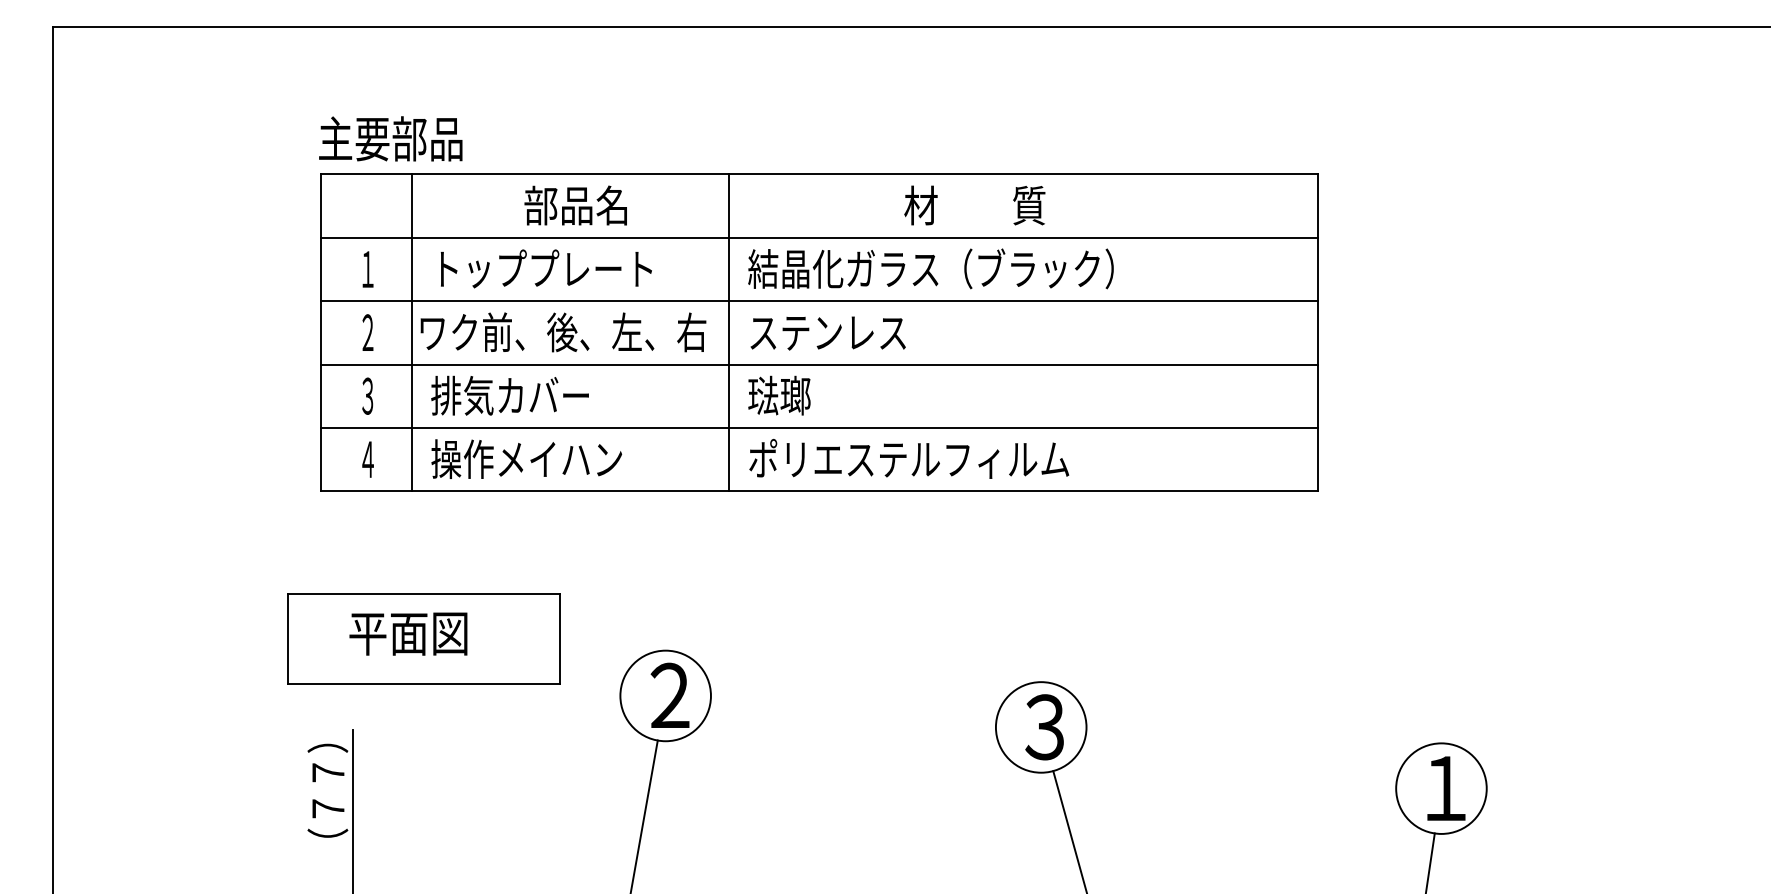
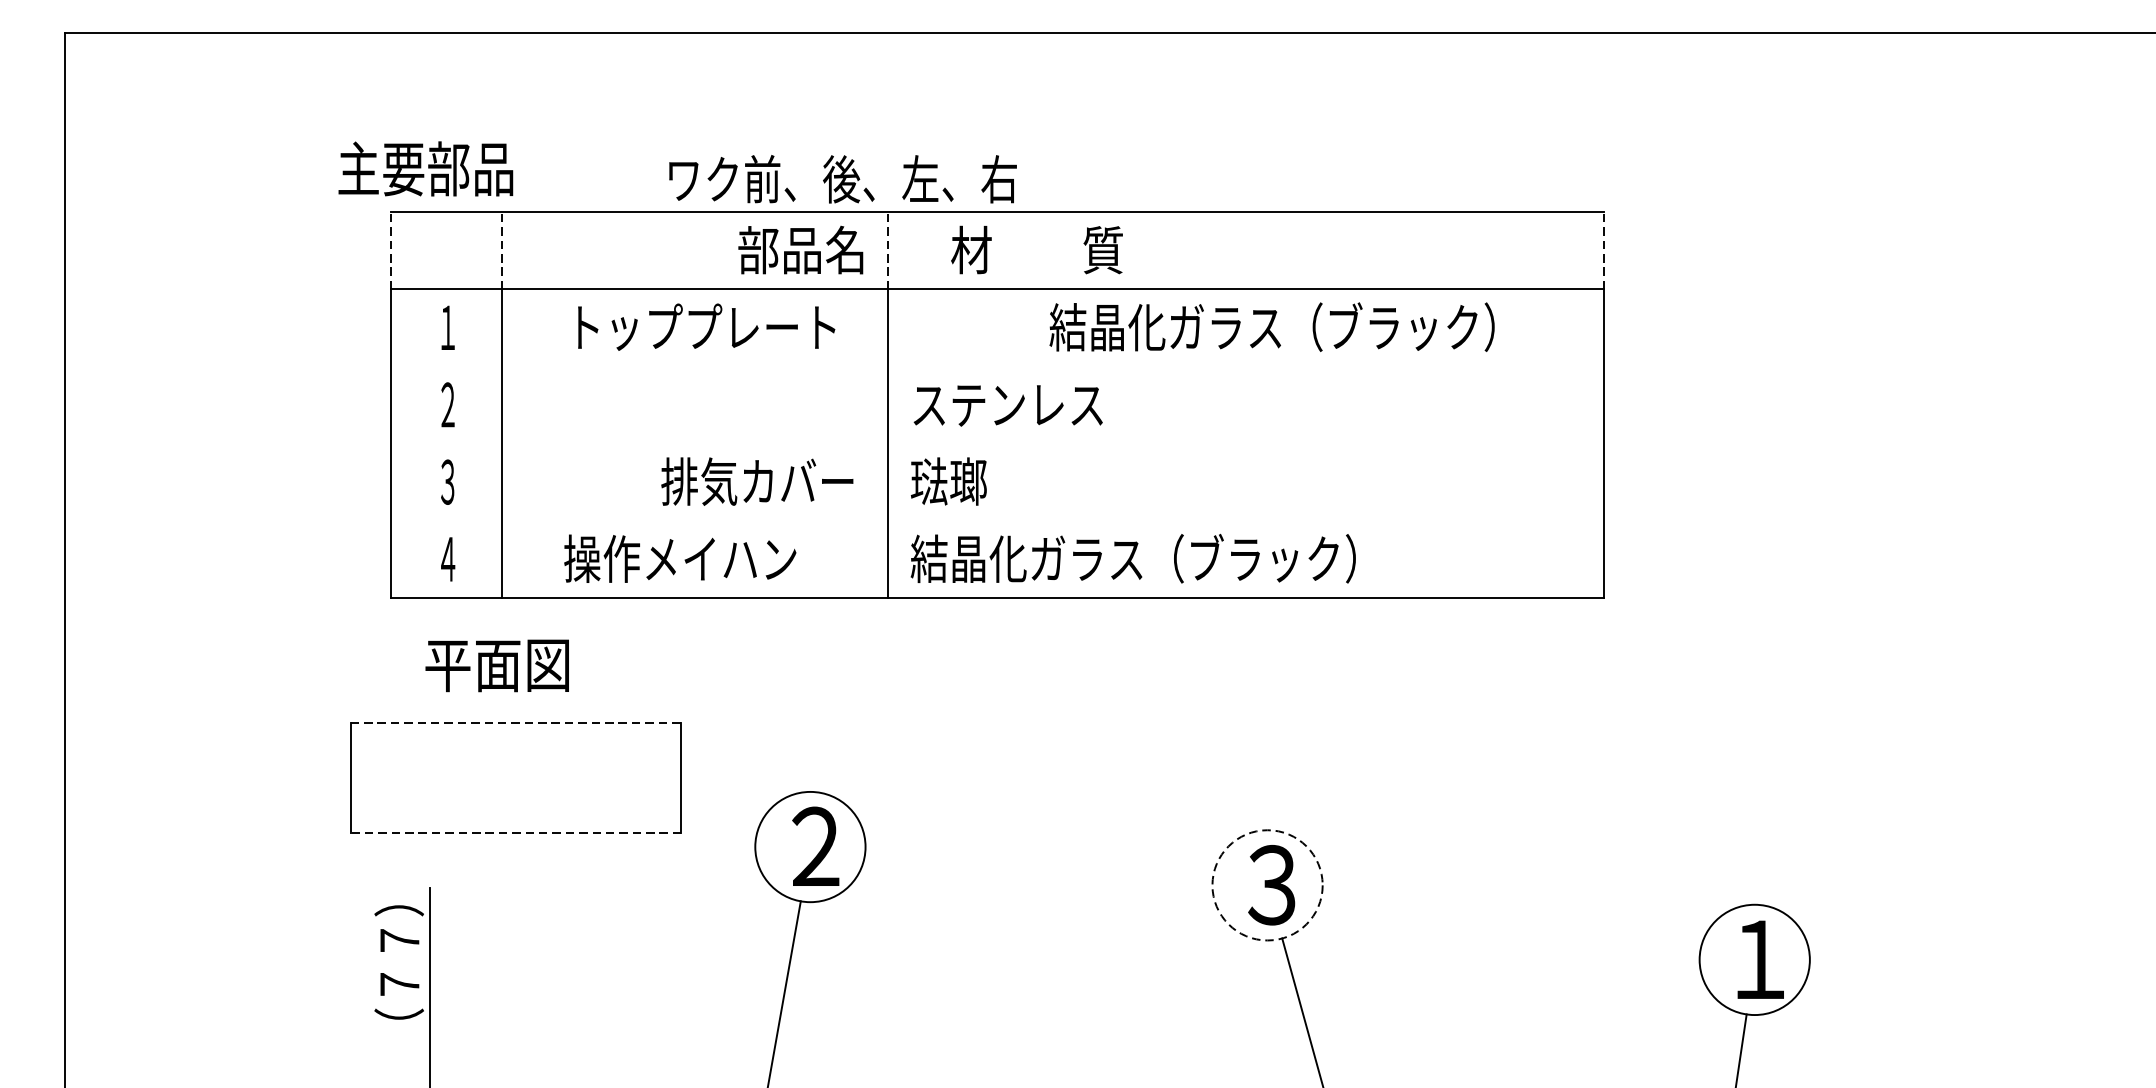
text: (390, 138) -> (425, 168), moved
text: (575, 205) -> (800, 250), moved
text: (974, 205) -> (1036, 250), moved
line: (321, 206) -> (391, 251), solid -> dashed
line: (412, 206) -> (502, 251), solid -> dashed
line: (729, 206) -> (888, 251), solid -> dashed
line: (1317, 206) -> (1603, 251), solid -> dashed
text: (545, 268) -> (705, 326), moved
text: (930, 268) -> (1271, 326), moved
line: (819, 301) -> (997, 366), removed
text: (563, 332) -> (843, 179), moved
line: (819, 364) -> (997, 443), removed
text: (509, 395) -> (756, 481), moved
line: (819, 428) -> (997, 521), removed
text: (526, 458) -> (679, 557), moved
text: (930, 458) -> (1132, 557), ポリエステルフィルム -> 結晶化ガラス（ブラック）
line: (423, 593) -> (515, 722), solid -> dashed
text: (408, 633) -> (497, 665), moved
line: (423, 684) -> (515, 833), solid -> dashed
circle: (1040, 727) -> (1266, 885), solid -> dashed

